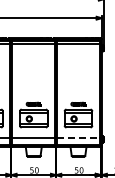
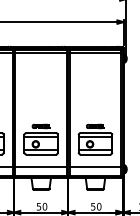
line: (79, 137) -> (96, 166), dashed -> solid

